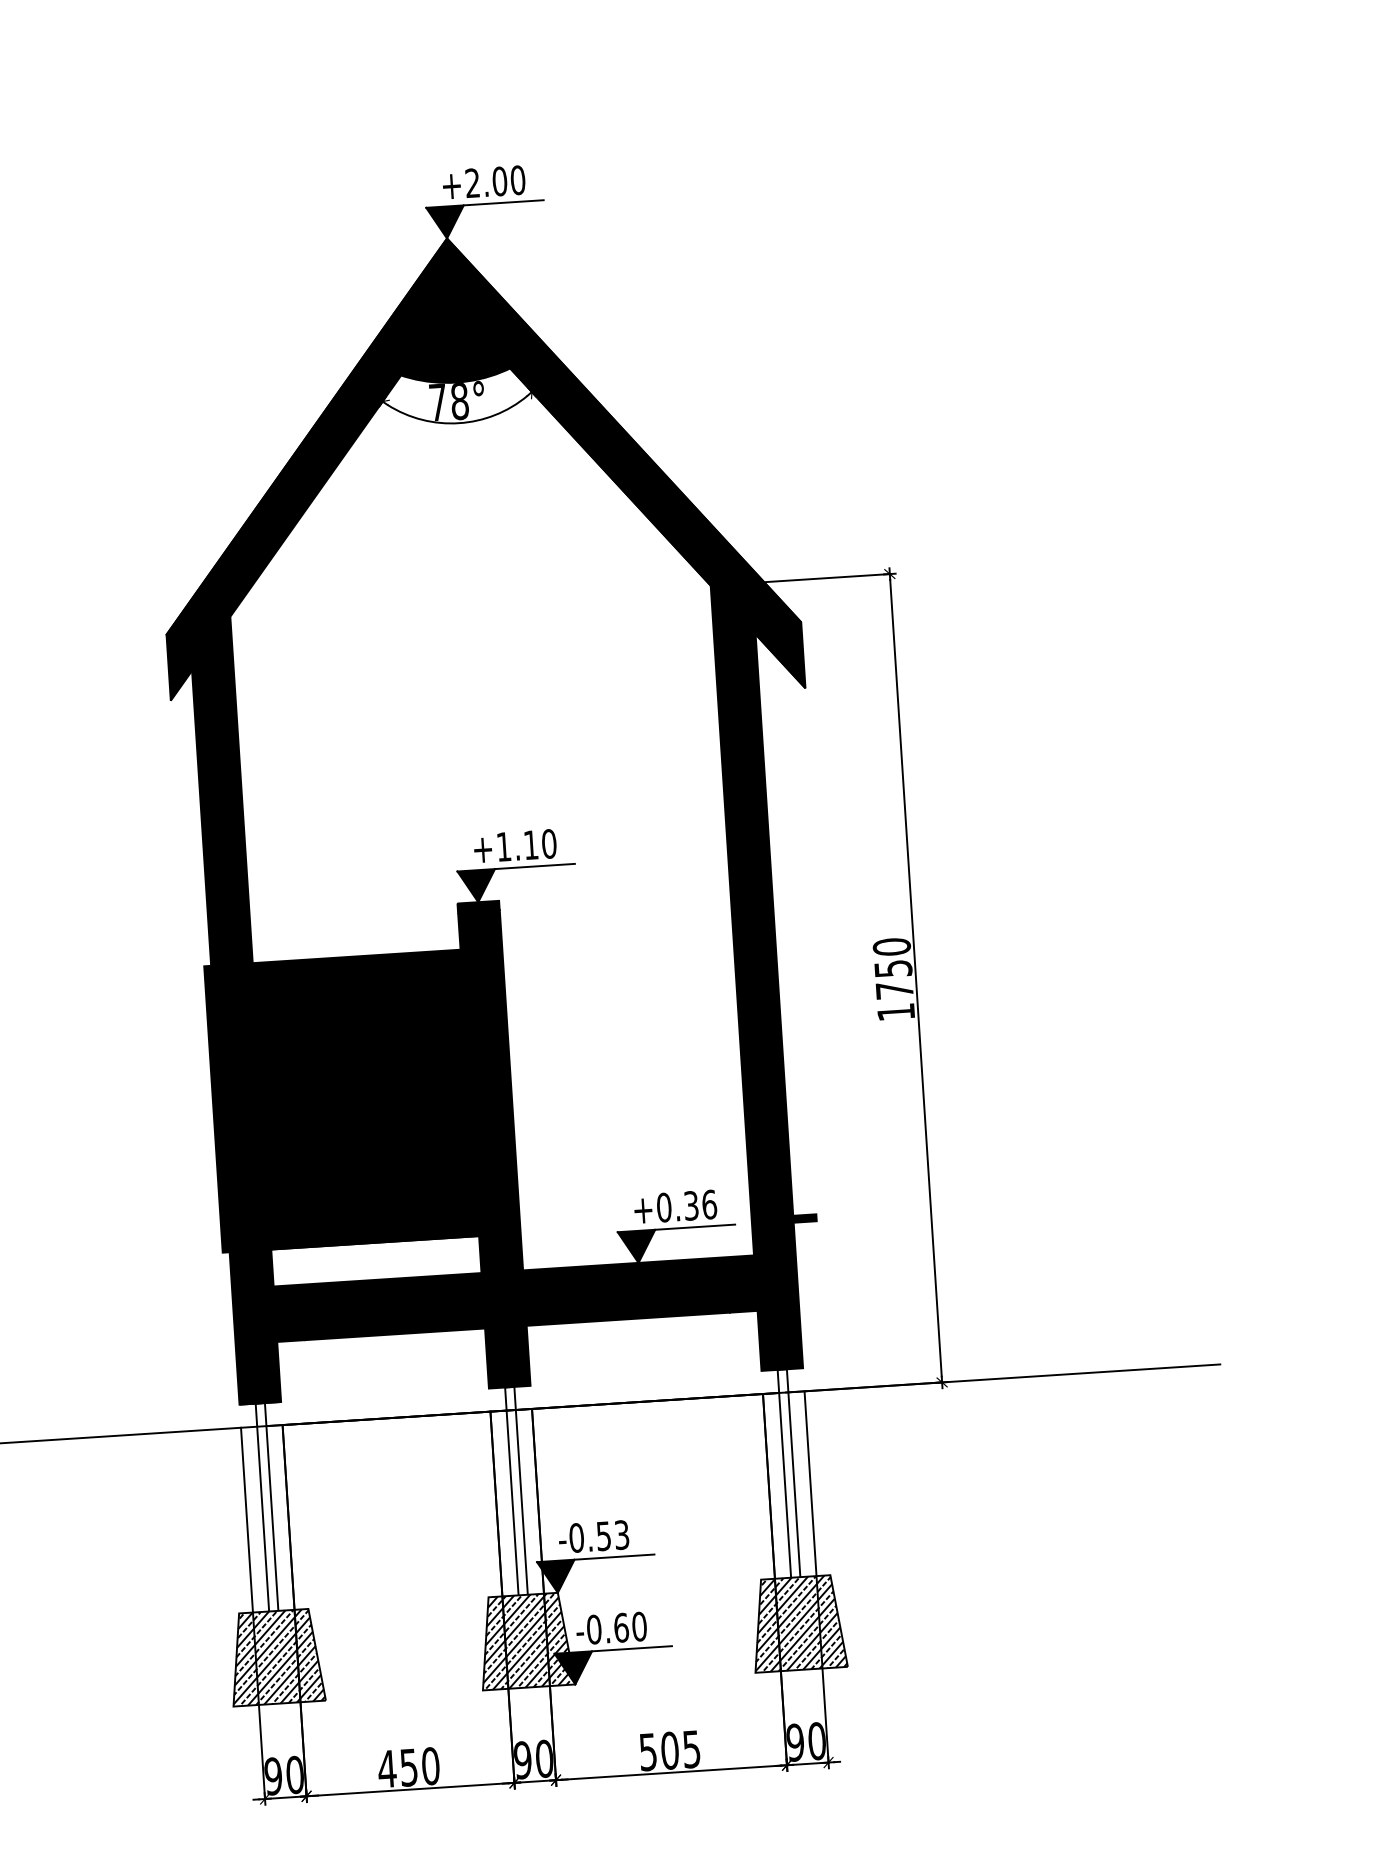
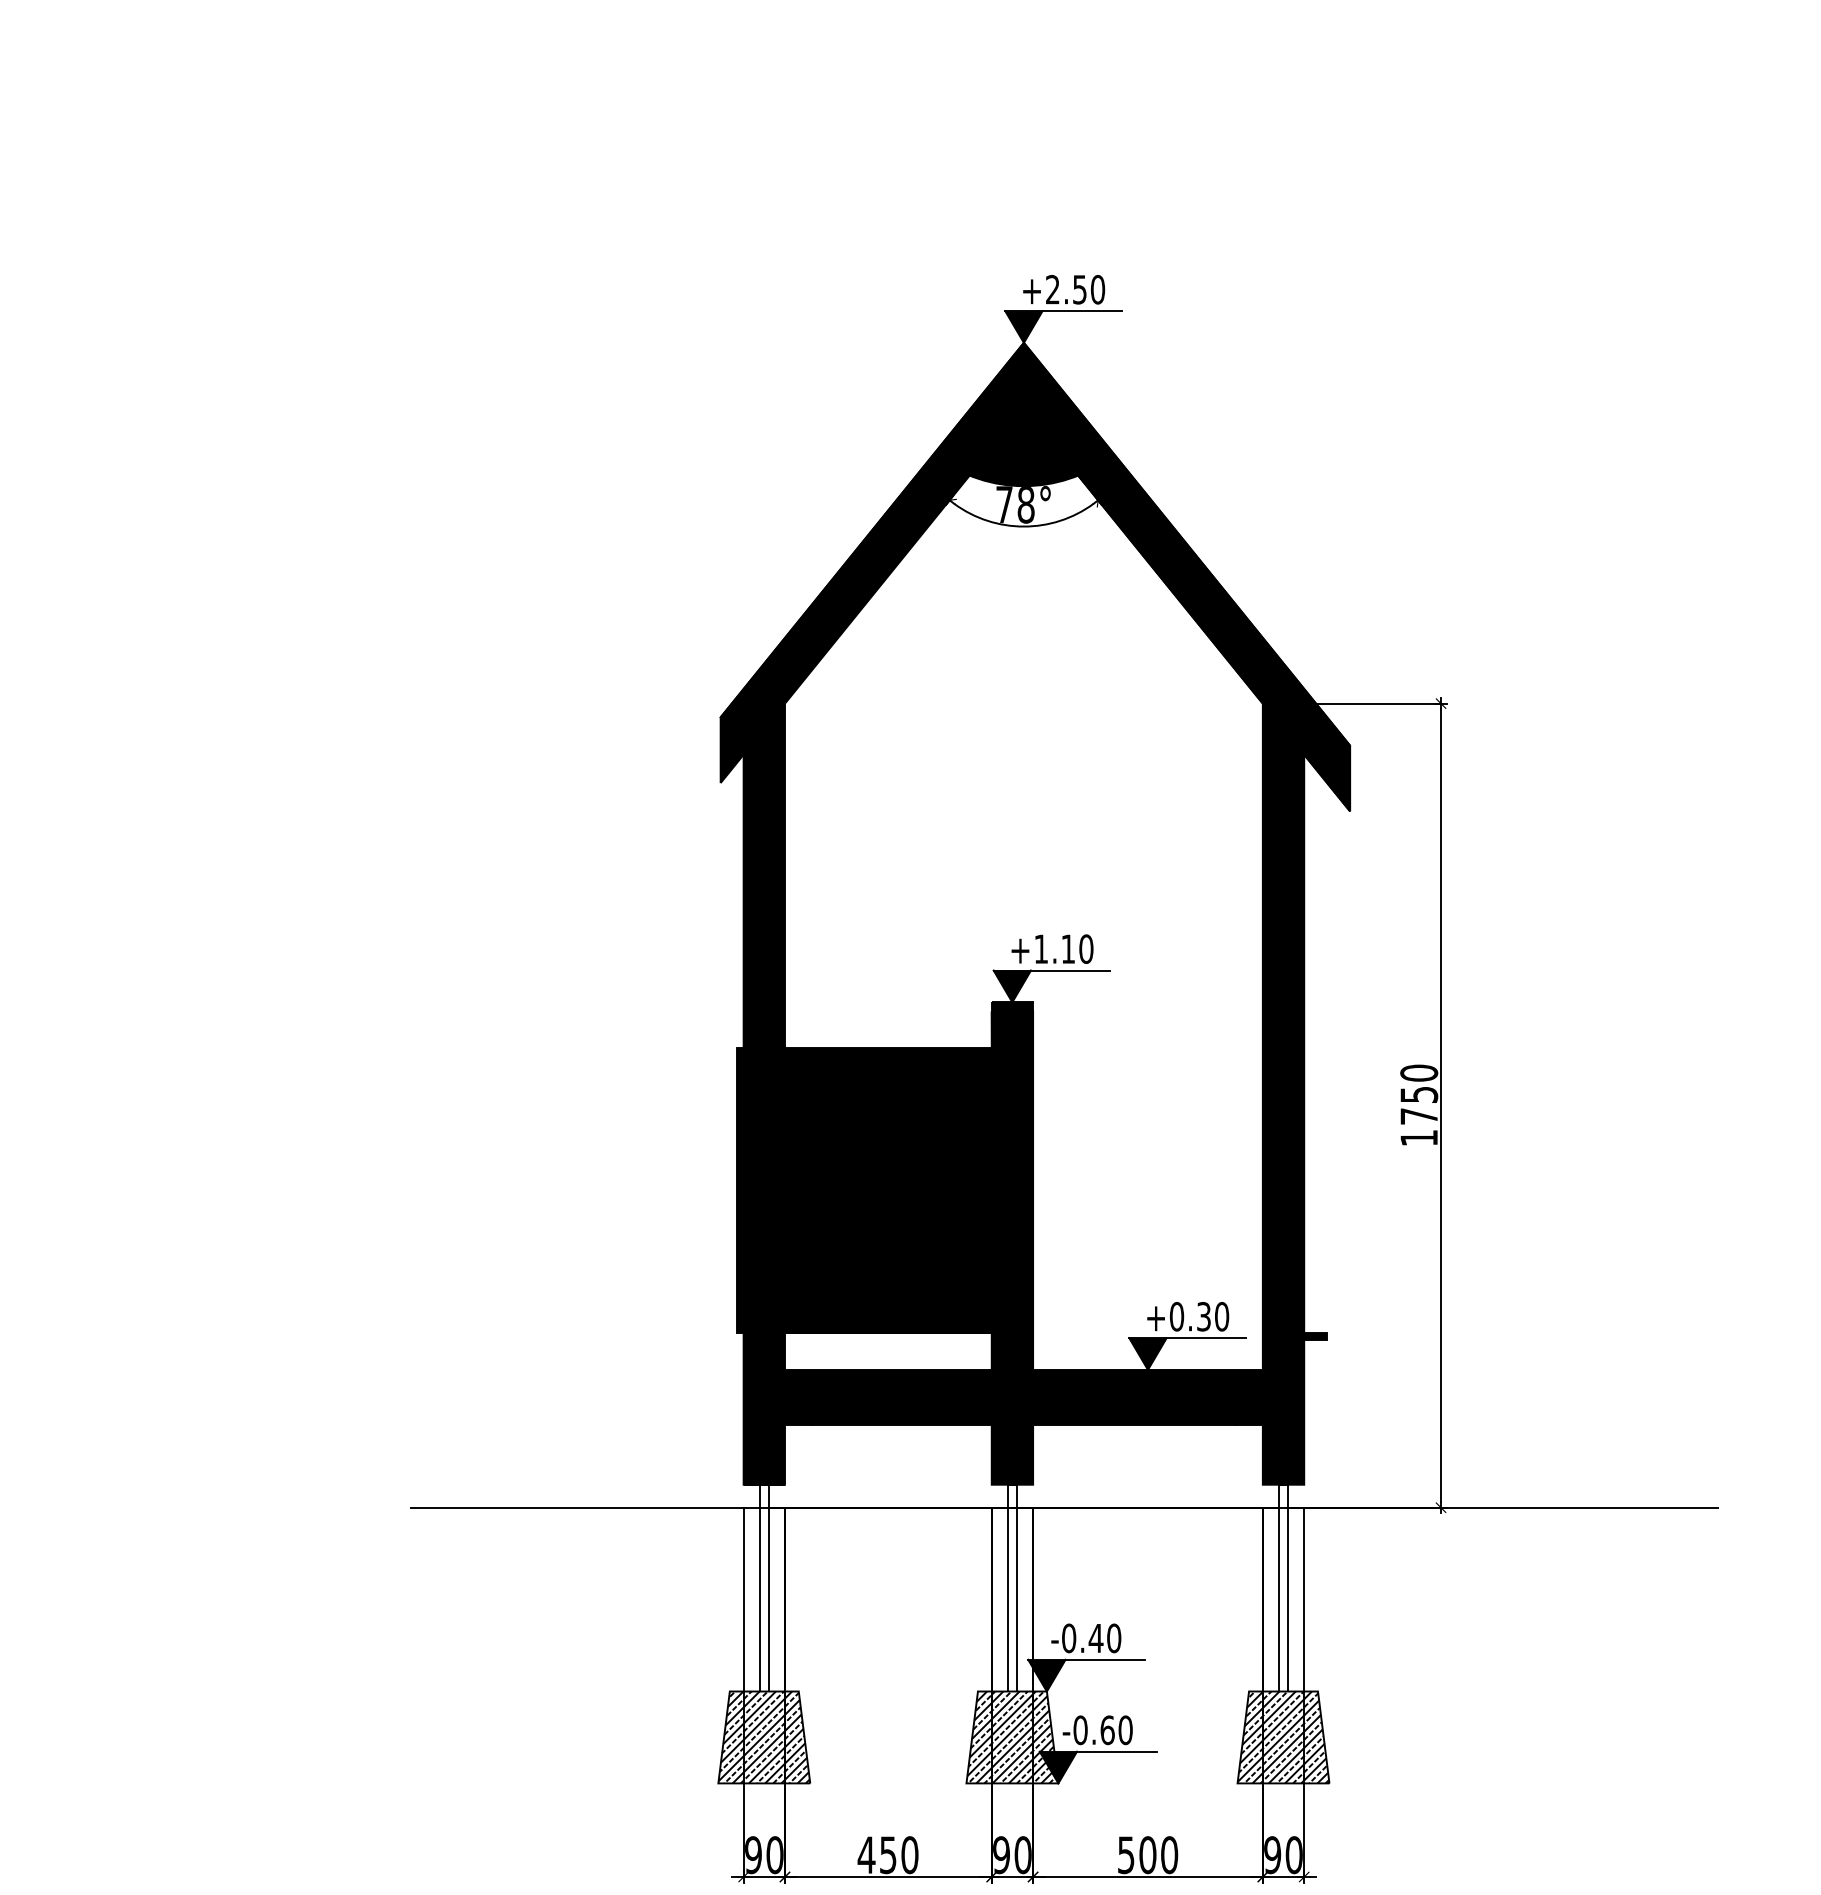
text: (499, 181) -> (1079, 289), +2.00 -> +2.50
text: (709, 1204) -> (1222, 1316), +0.36 -> +0.30
text: (612, 1535) -> (1104, 1638), -0.53 -> -0.40
text: (691, 1749) -> (1169, 1855), 505 -> 500

